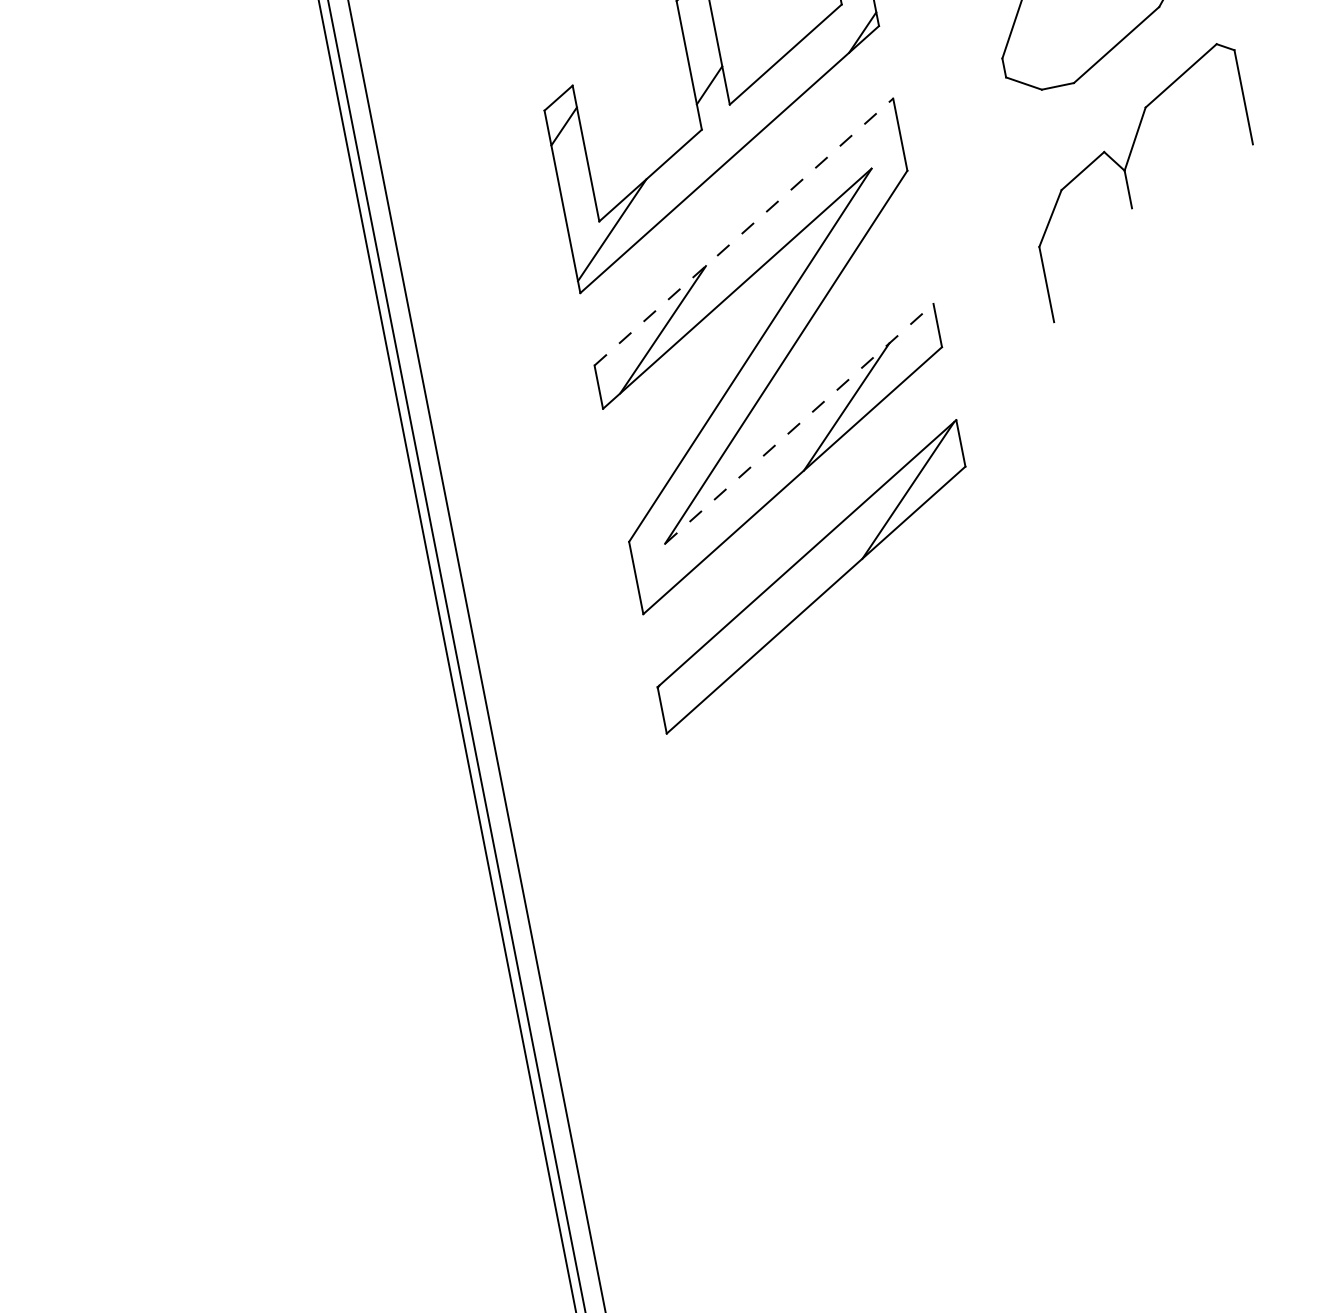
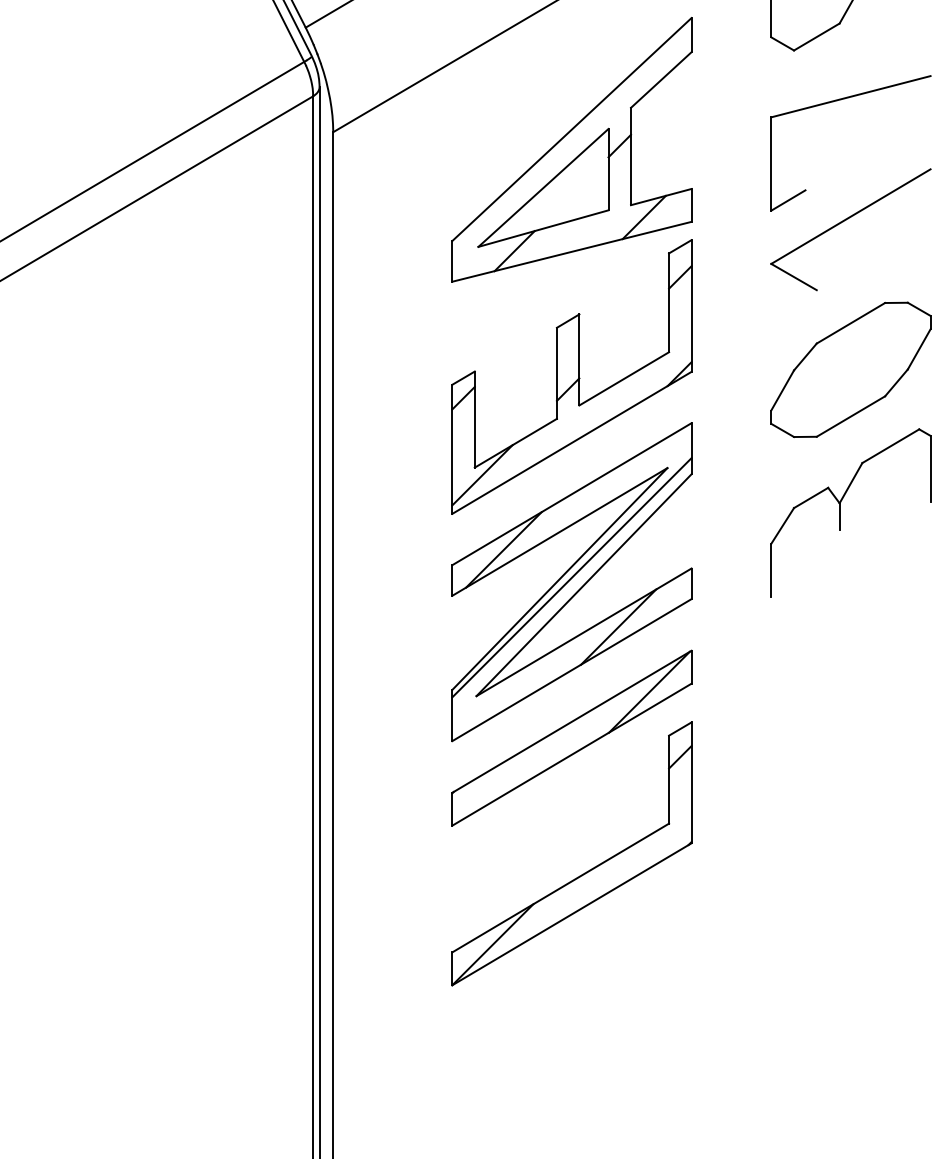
line: (744, 230) -> (572, 493), dashed -> solid
line: (766, 349) -> (571, 577), added
line: (799, 423) -> (584, 632), dashed -> solid
part: (866, 763) -> (584, 872), added

